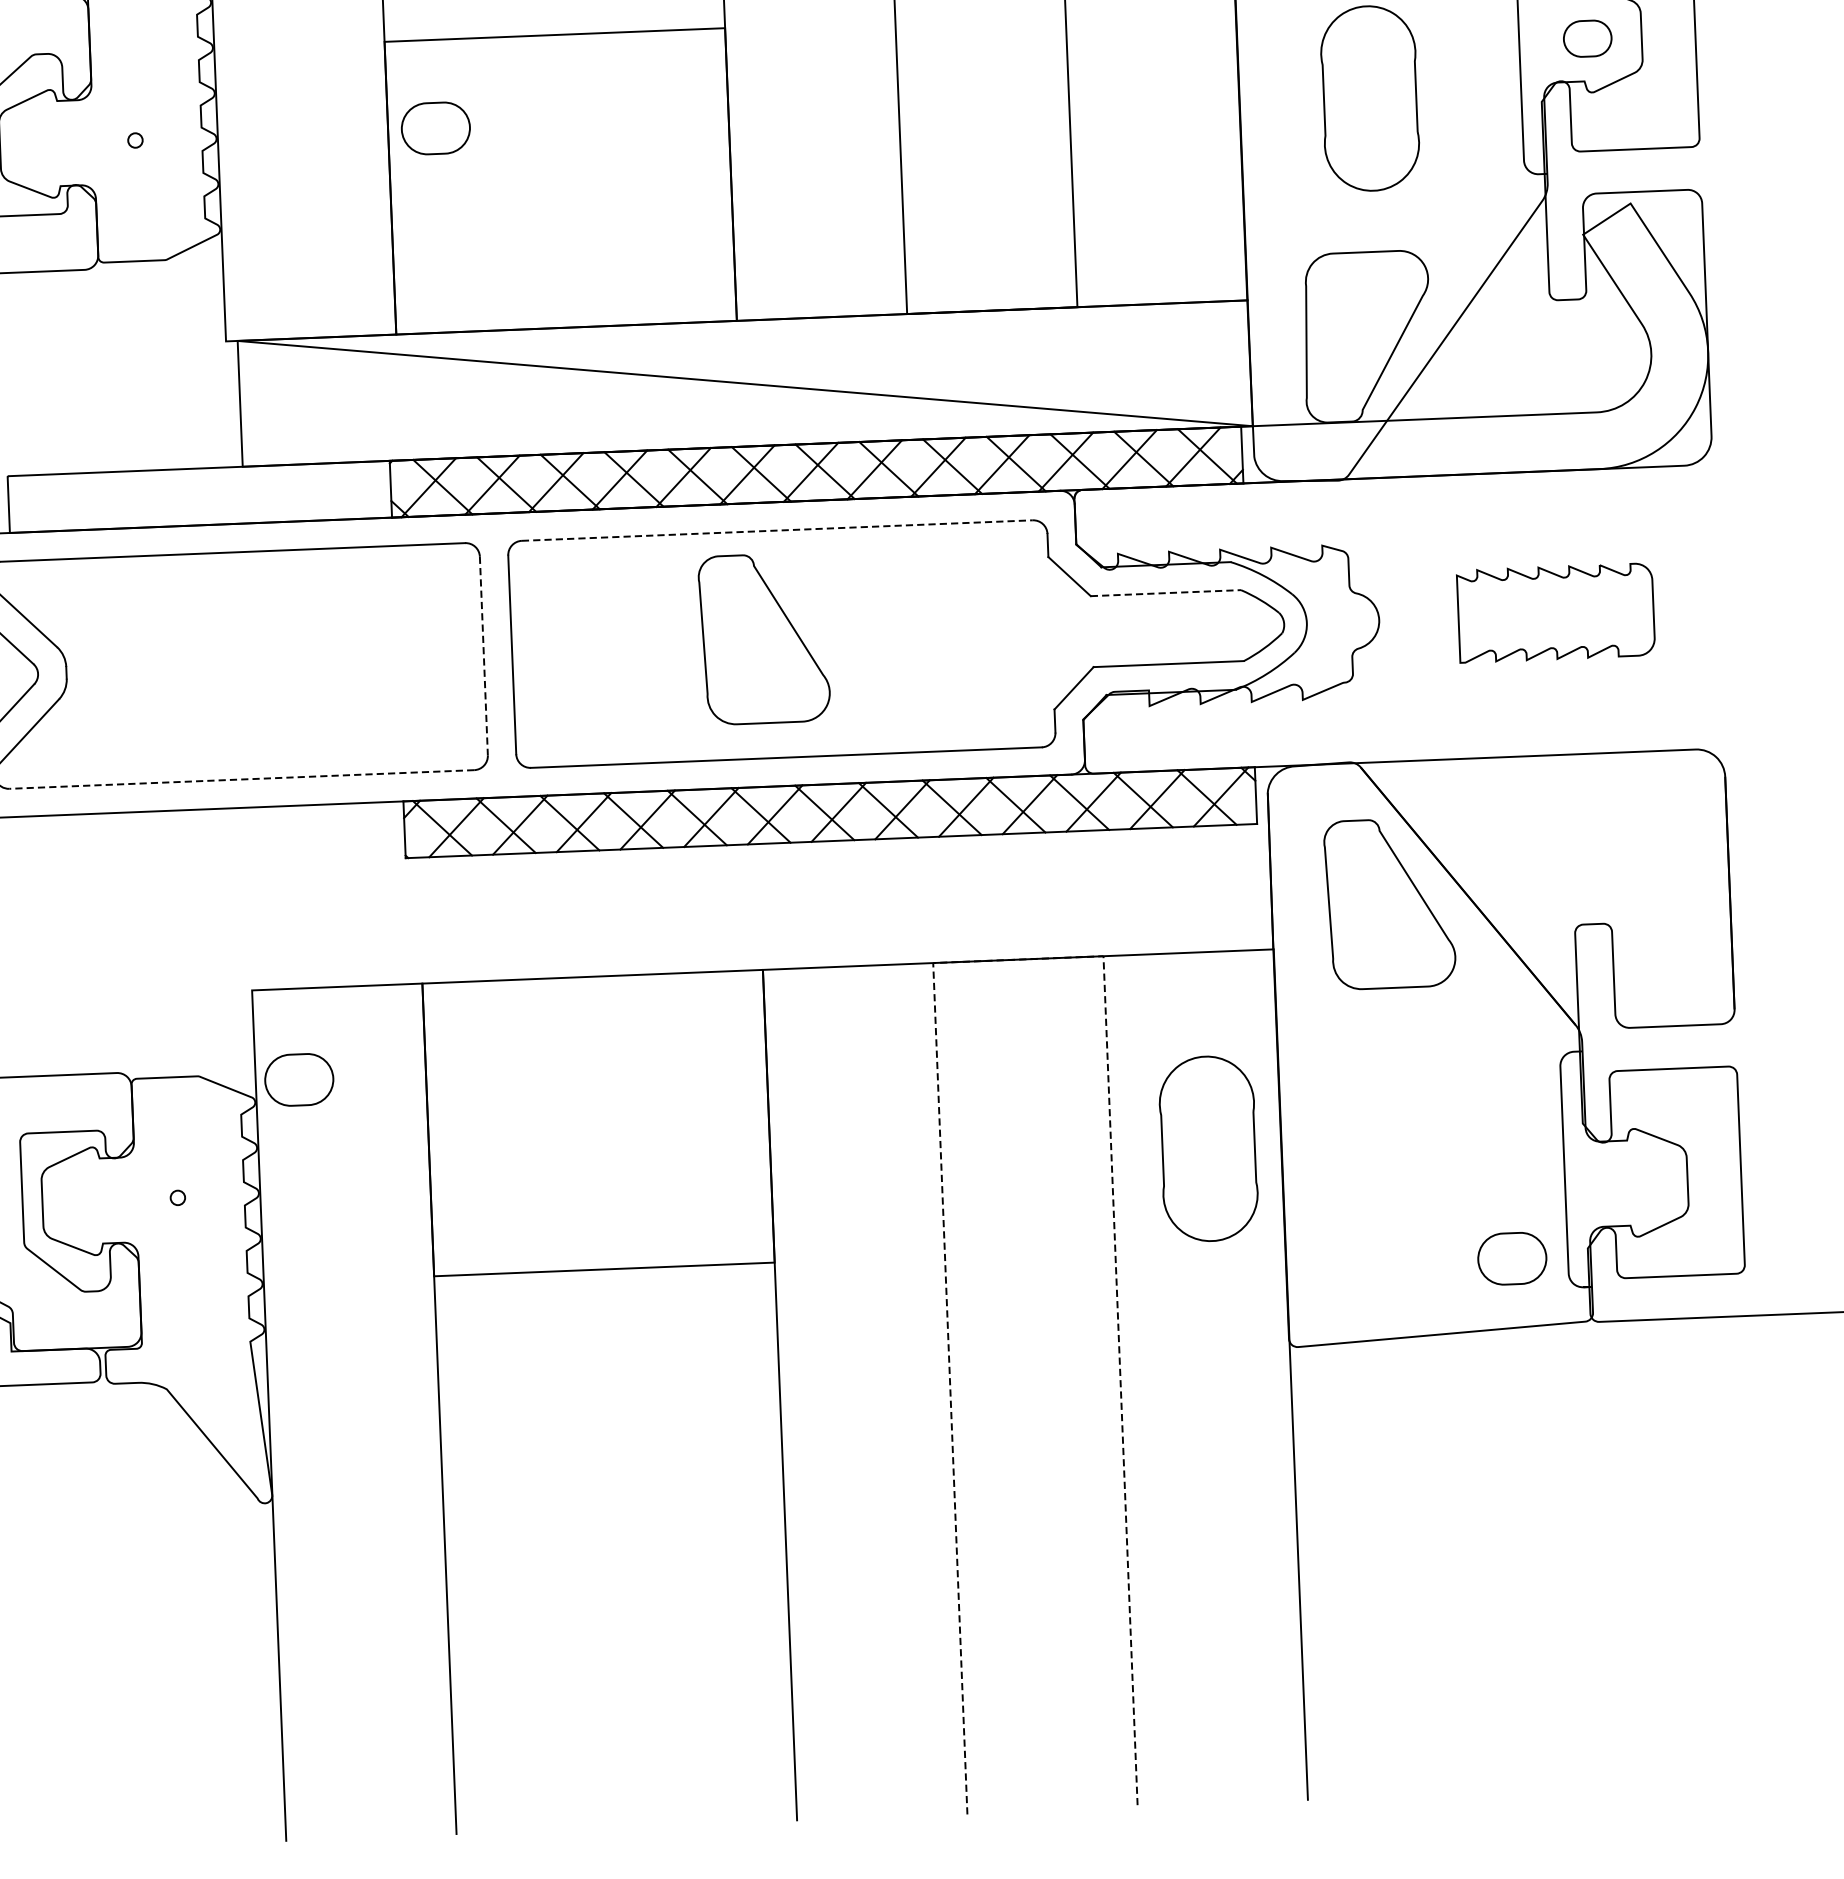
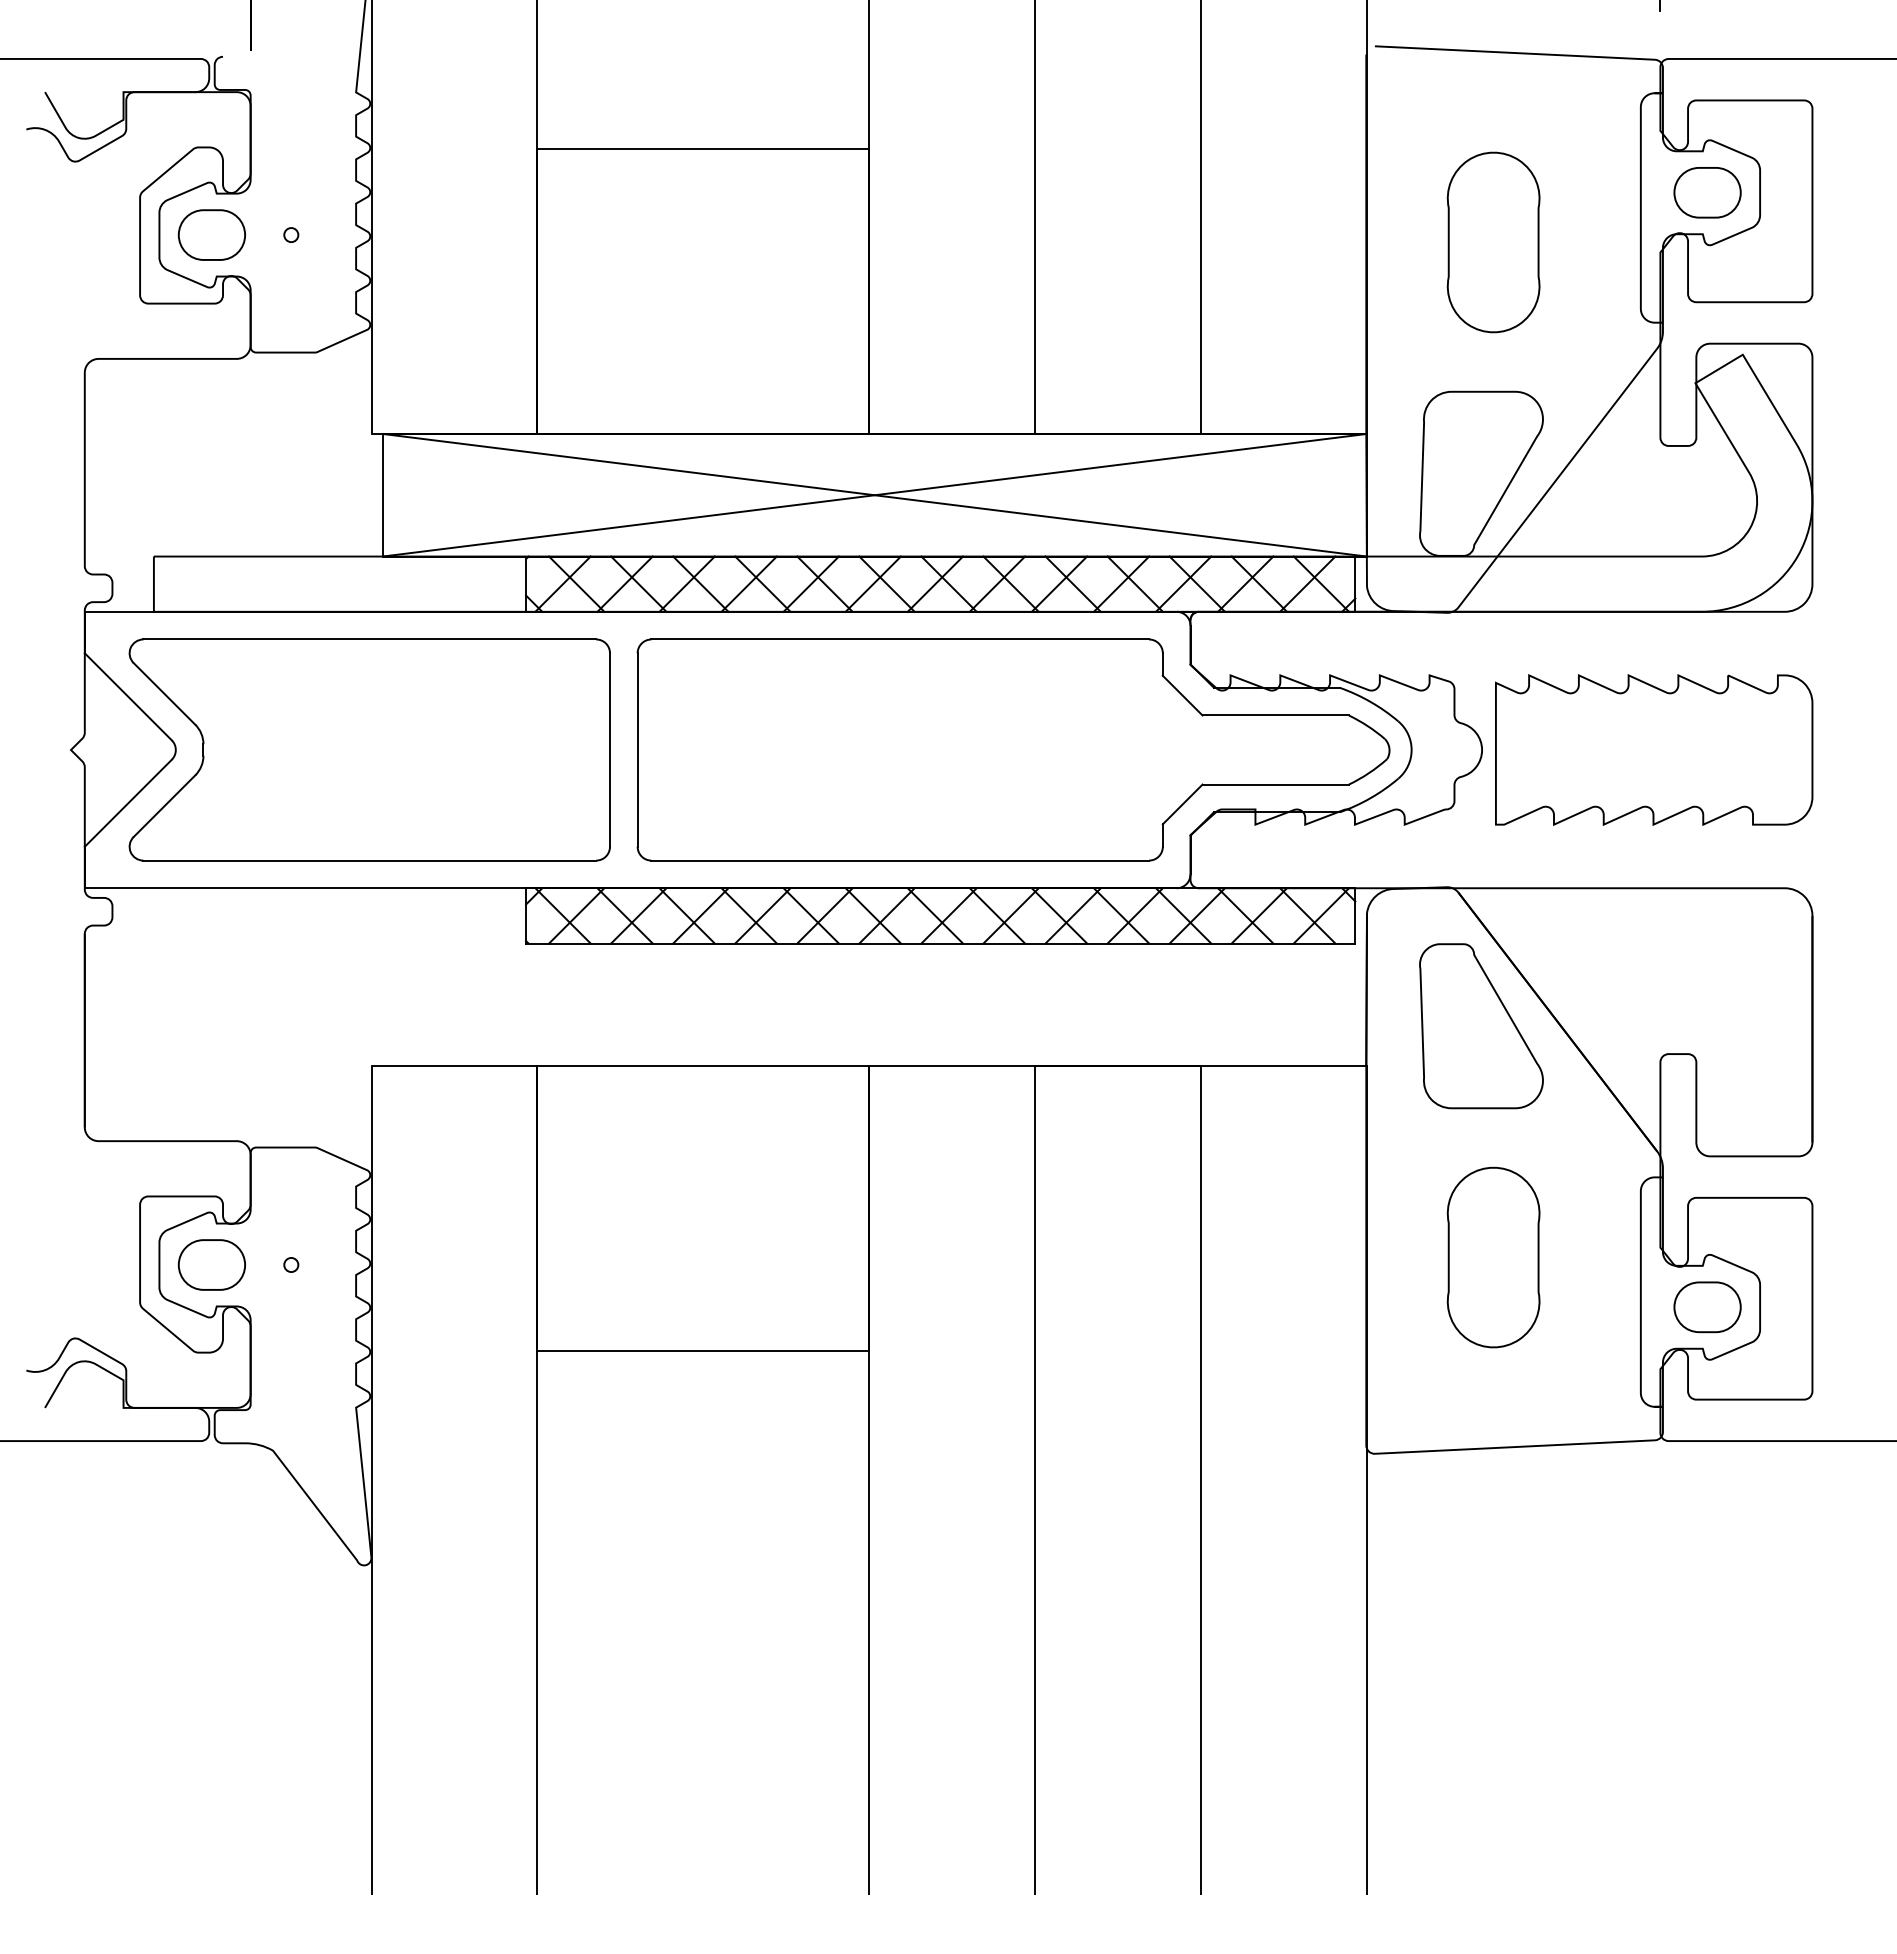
part: (1587, 38) -> (1707, 192), size x1.43
part: (435, 127) -> (211, 234), moved
line: (744, 382) -> (874, 494), added
line: (777, 530) -> (900, 639), dashed -> solid
line: (1166, 593) -> (1276, 715), dashed -> solid
part: (1556, 612) -> (1654, 749), size x1.67
part: (764, 639) -> (883, 744), removed
line: (484, 656) -> (610, 750), dashed -> solid
line: (241, 779) -> (369, 860), dashed -> solid
line: (1017, 960) -> (1117, 1066), dashed -> solid
part: (298, 1079) -> (211, 1264), moved
part: (1208, 1148) -> (1493, 1257), moved
part: (1512, 1258) -> (1707, 1307), moved

